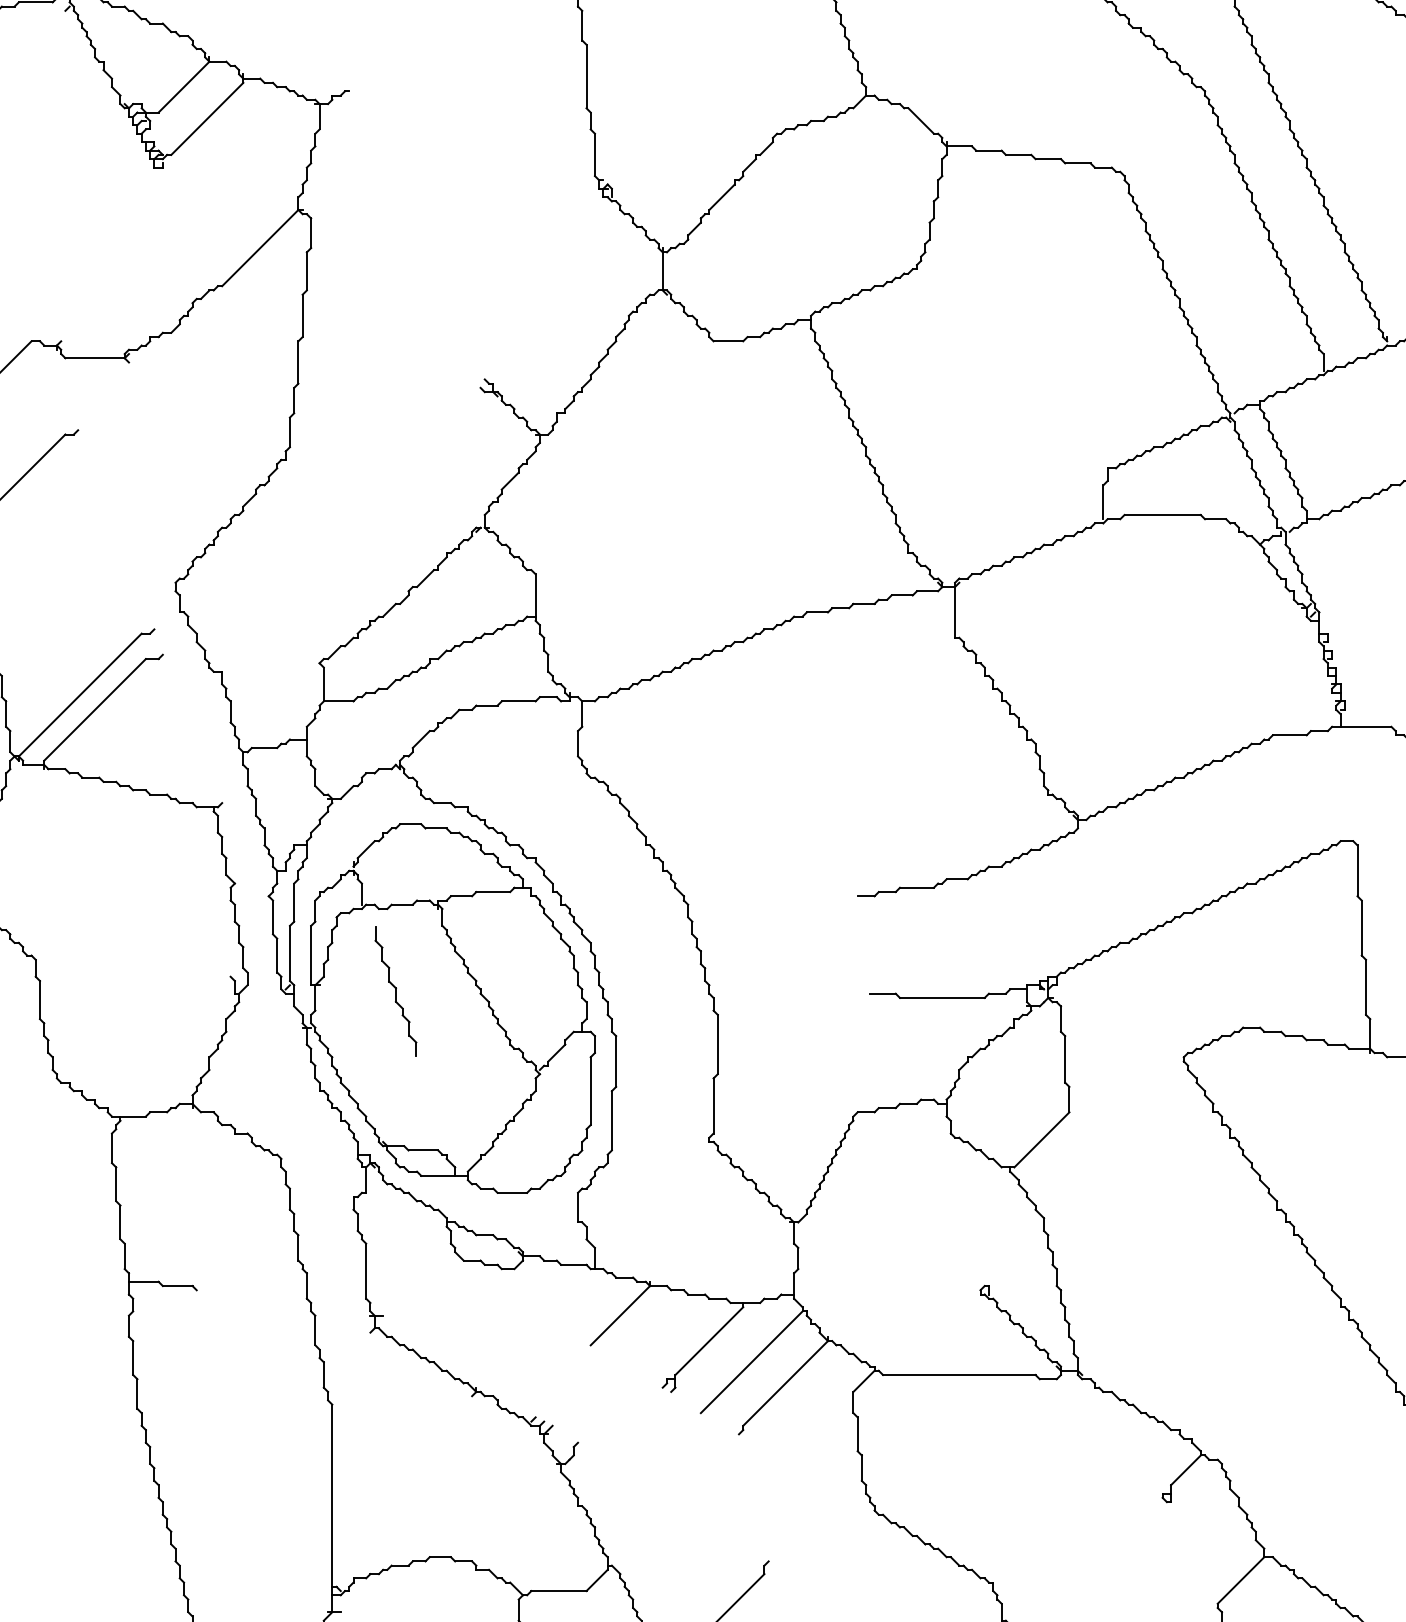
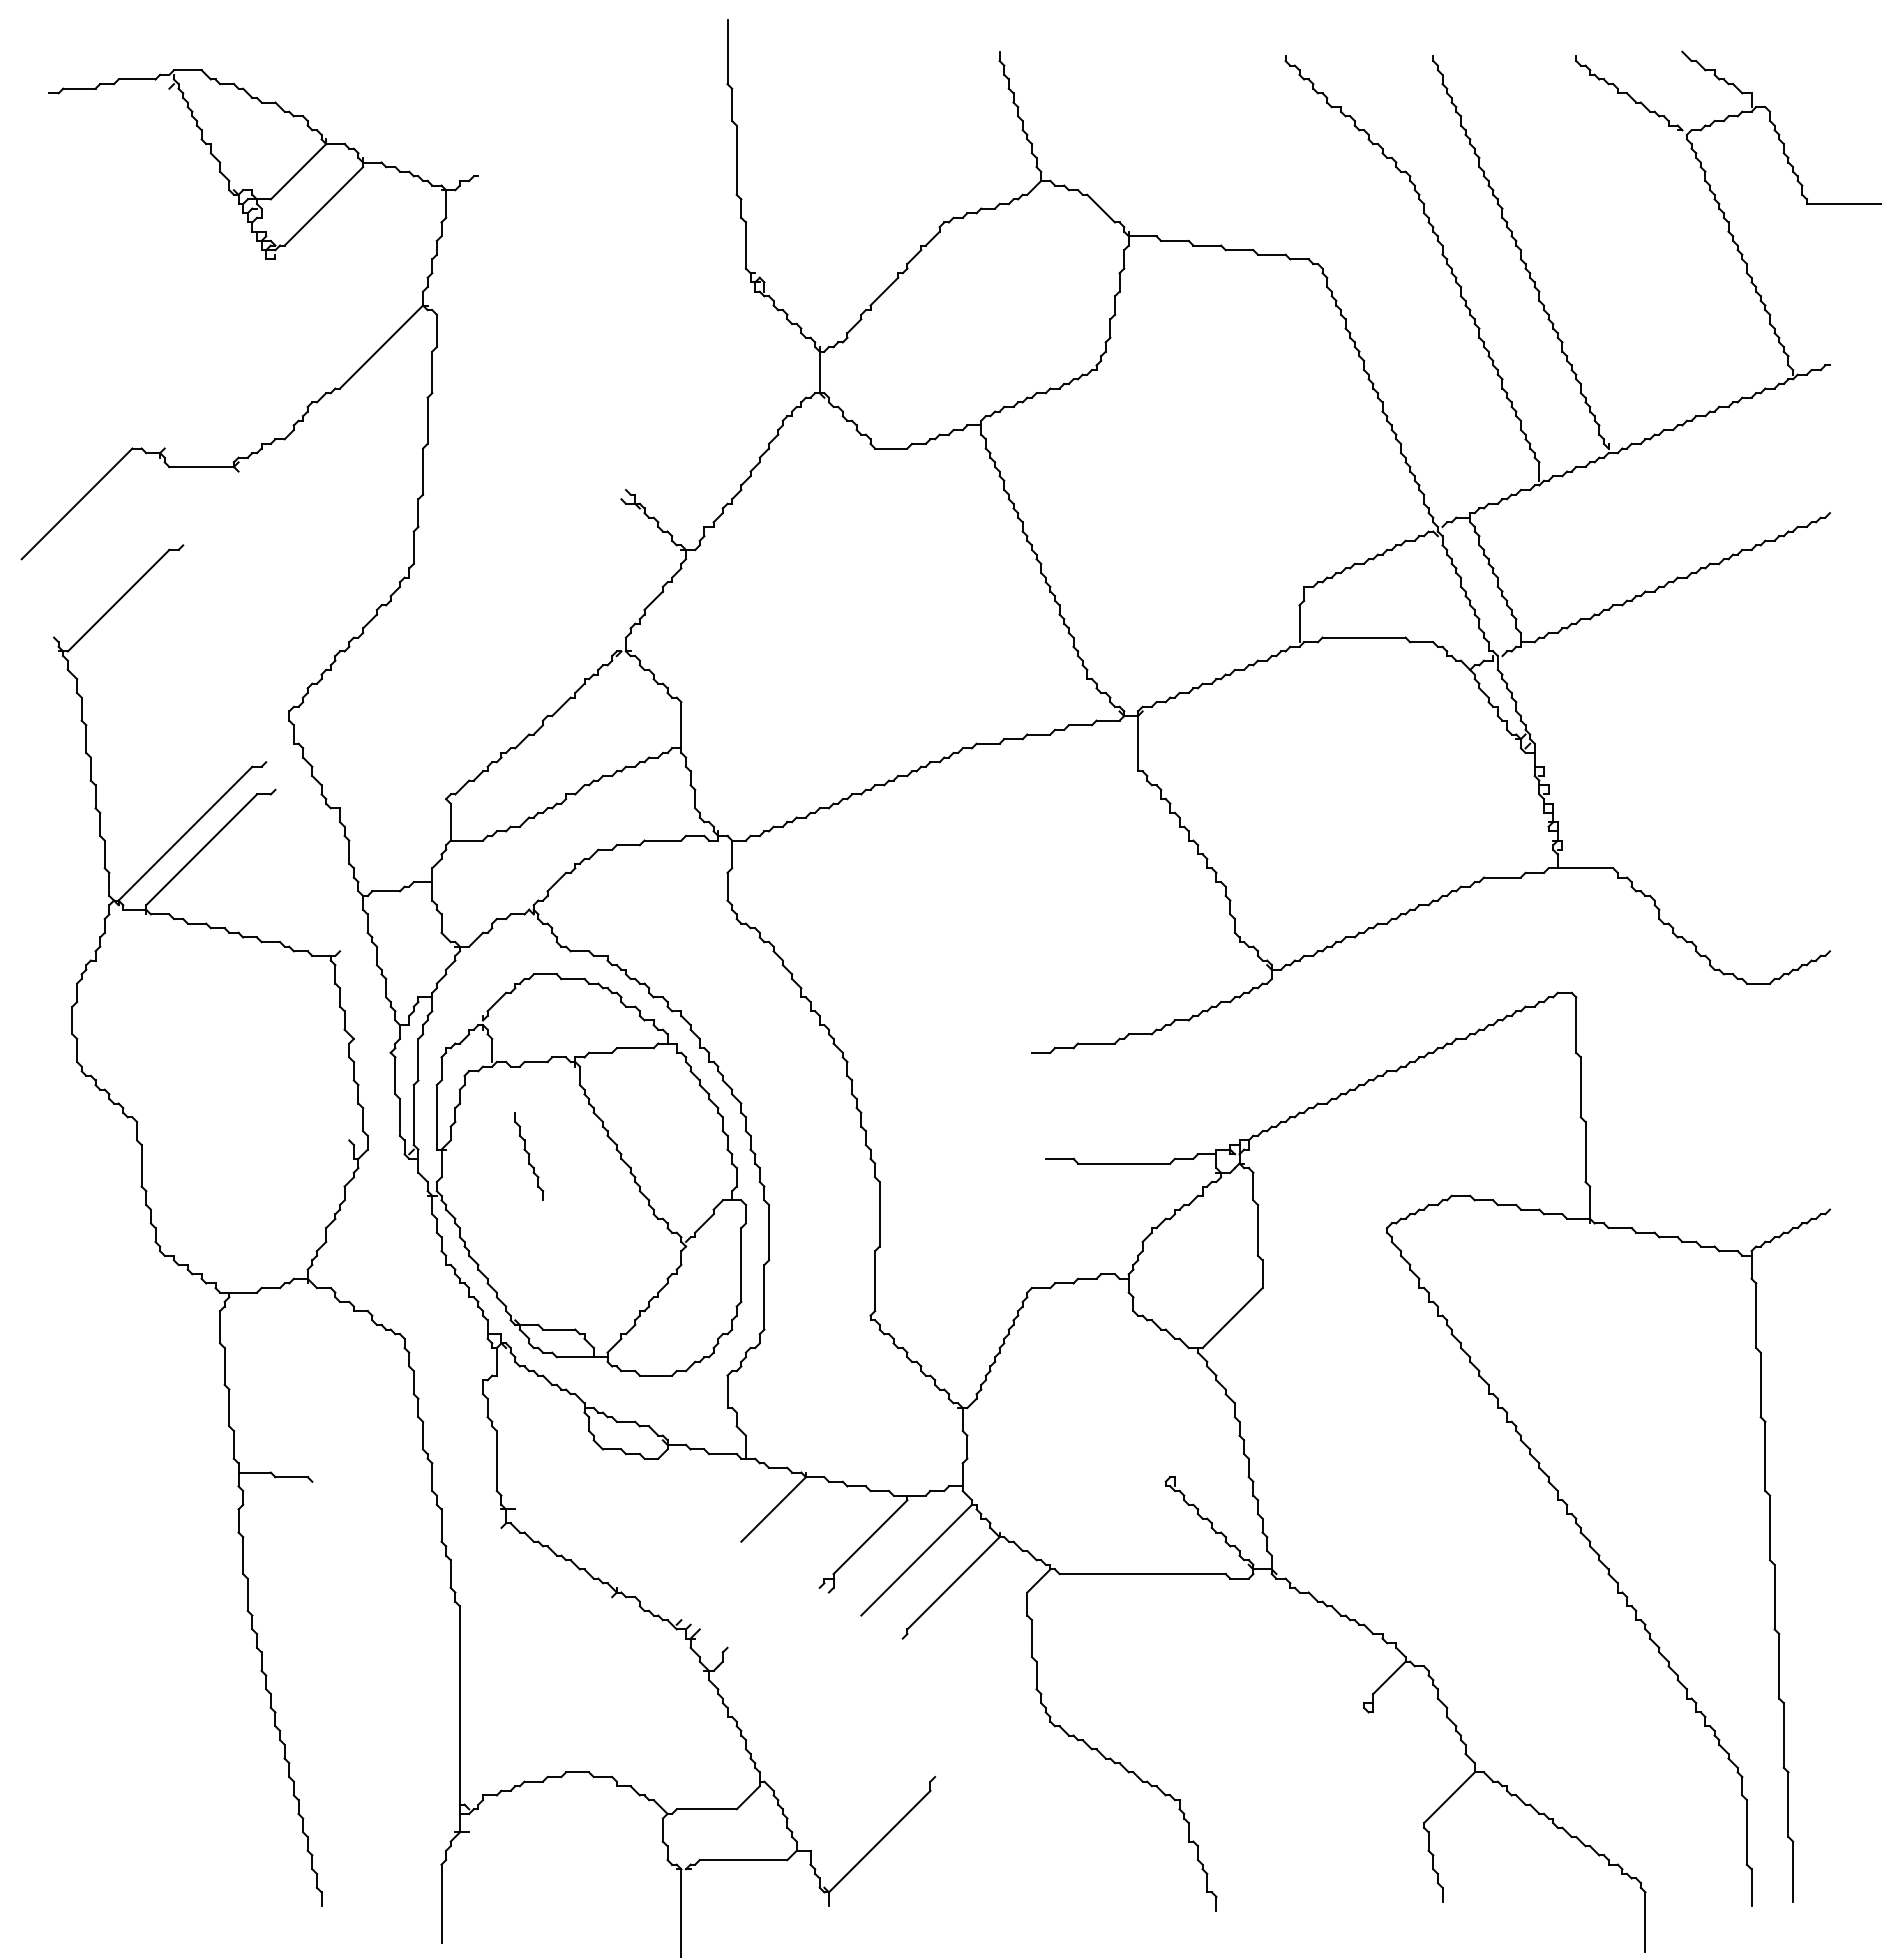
part: (395, 991) -> (528, 1156), size x0.62

